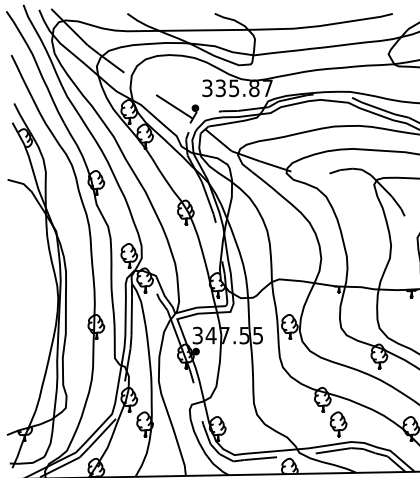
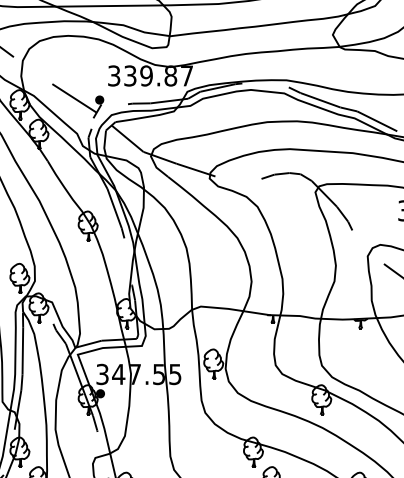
text: (234, 87) -> (146, 75), 335.87 -> 339.87

